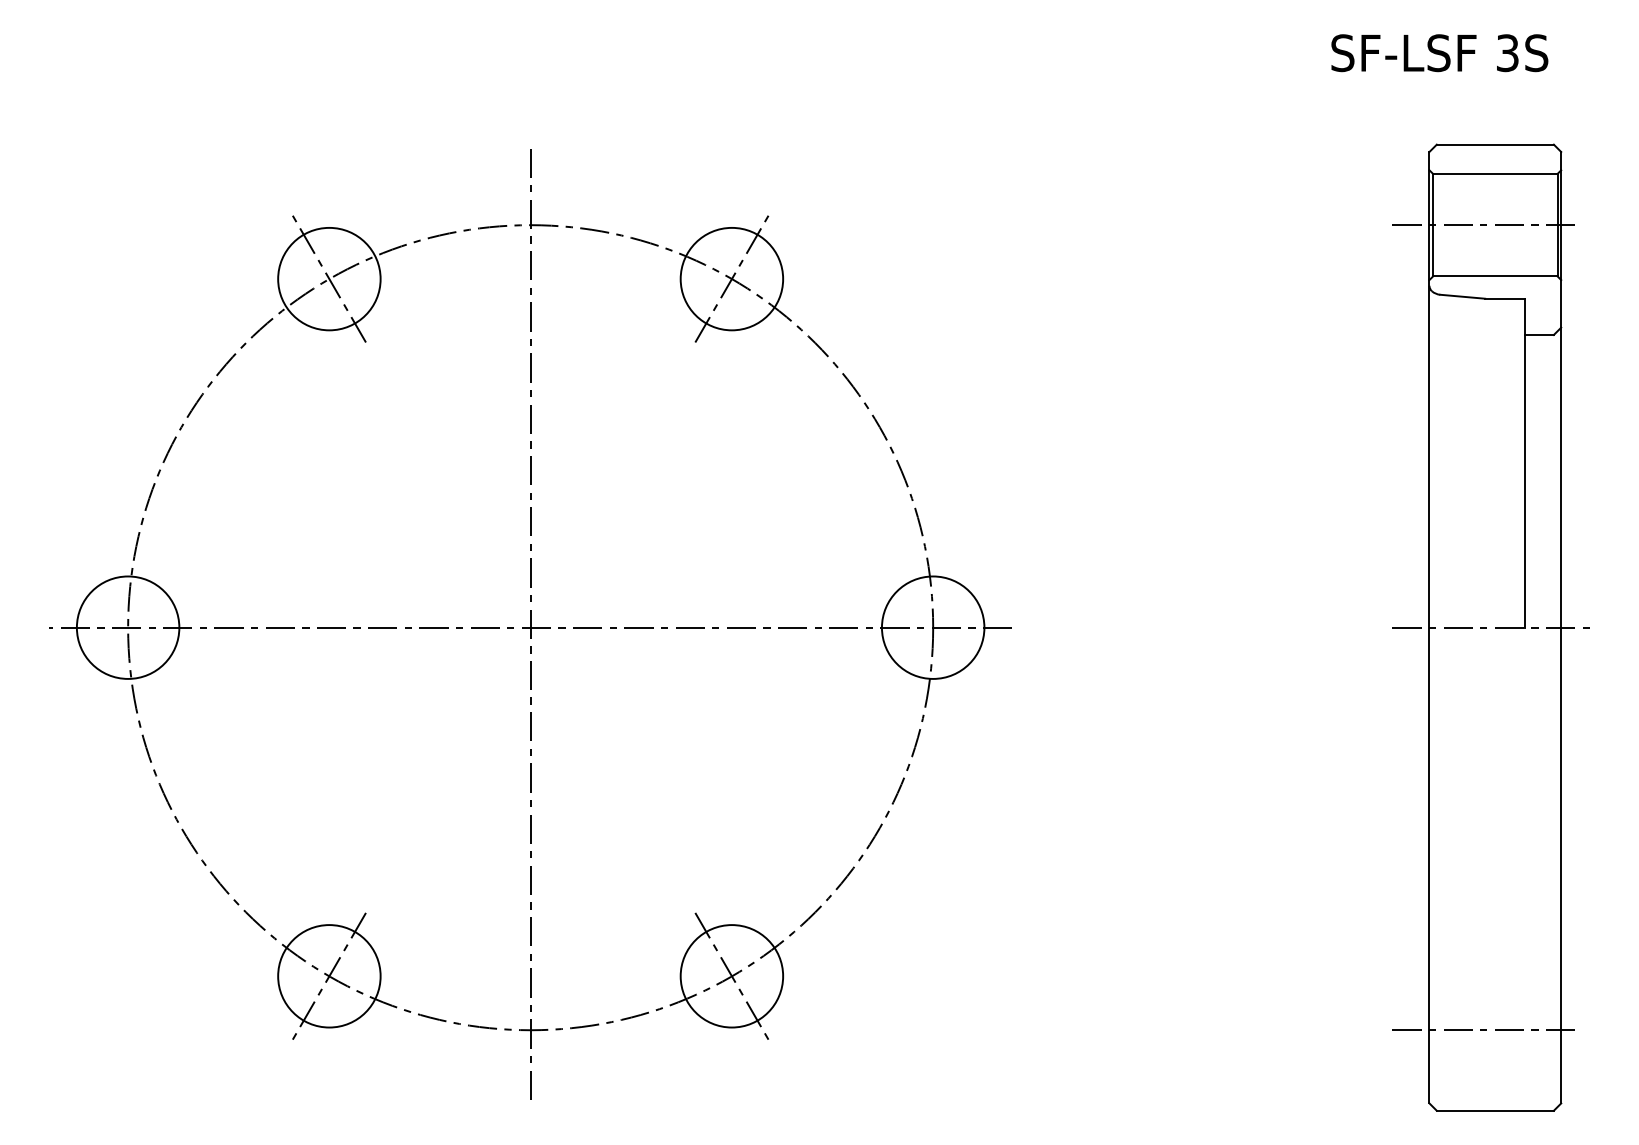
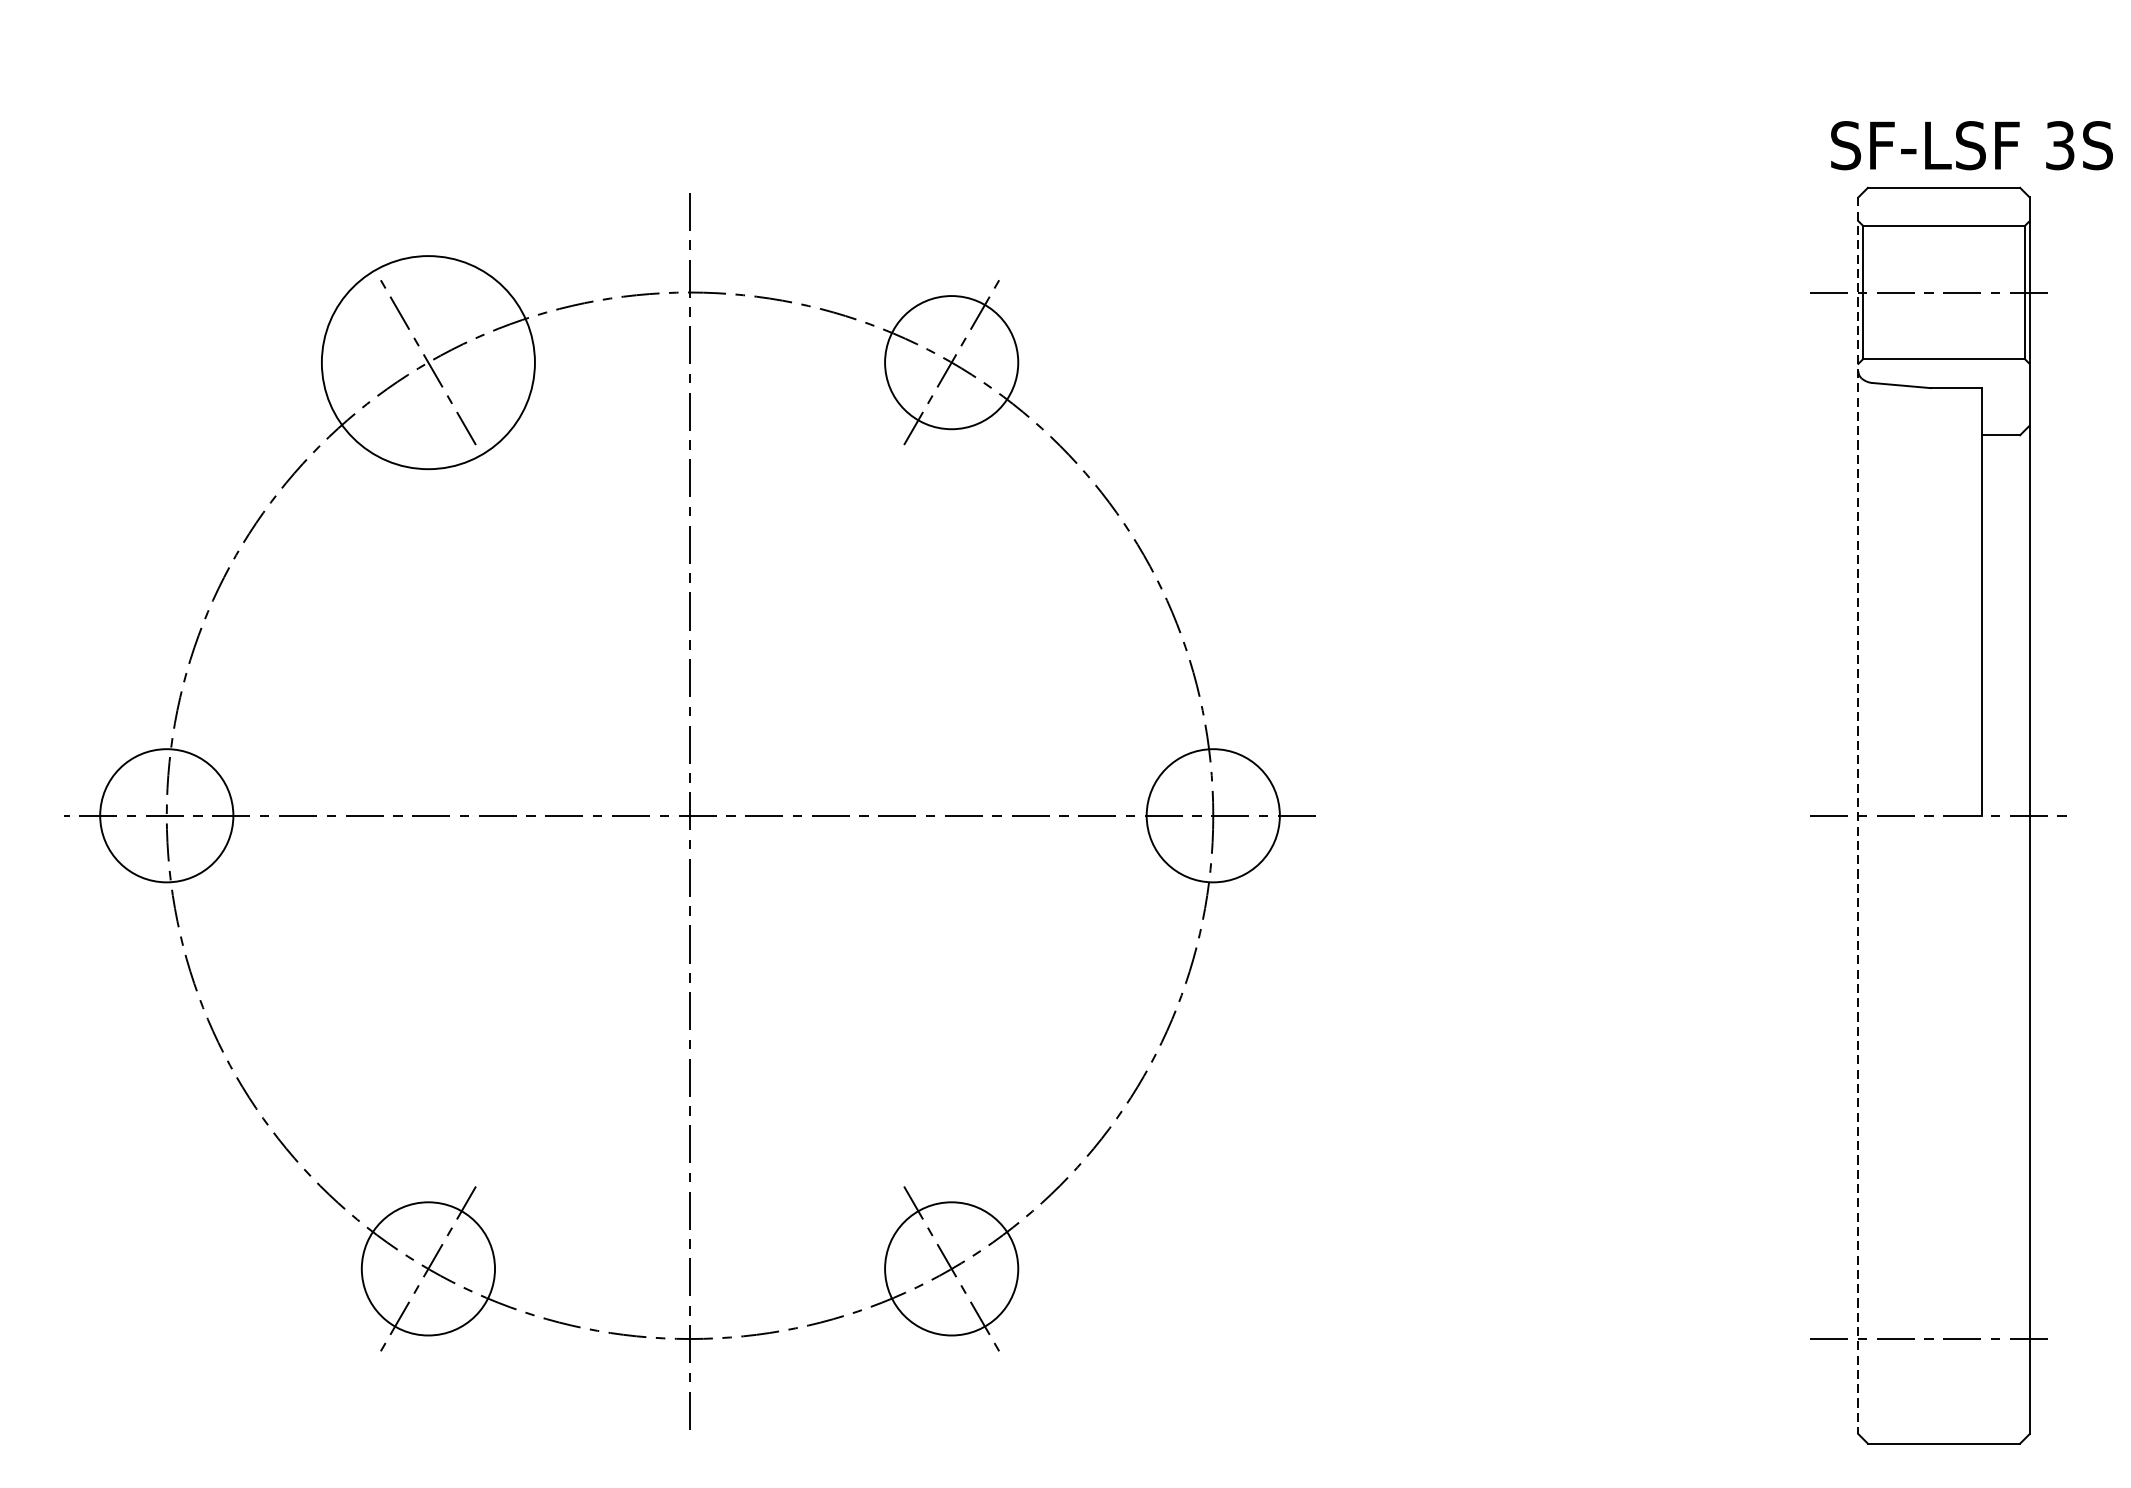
text: (1439, 53) -> (1971, 146), moved
circle: (329, 278) -> (428, 361), size x1.6
line: (1429, 627) -> (1858, 815), solid -> dashed

